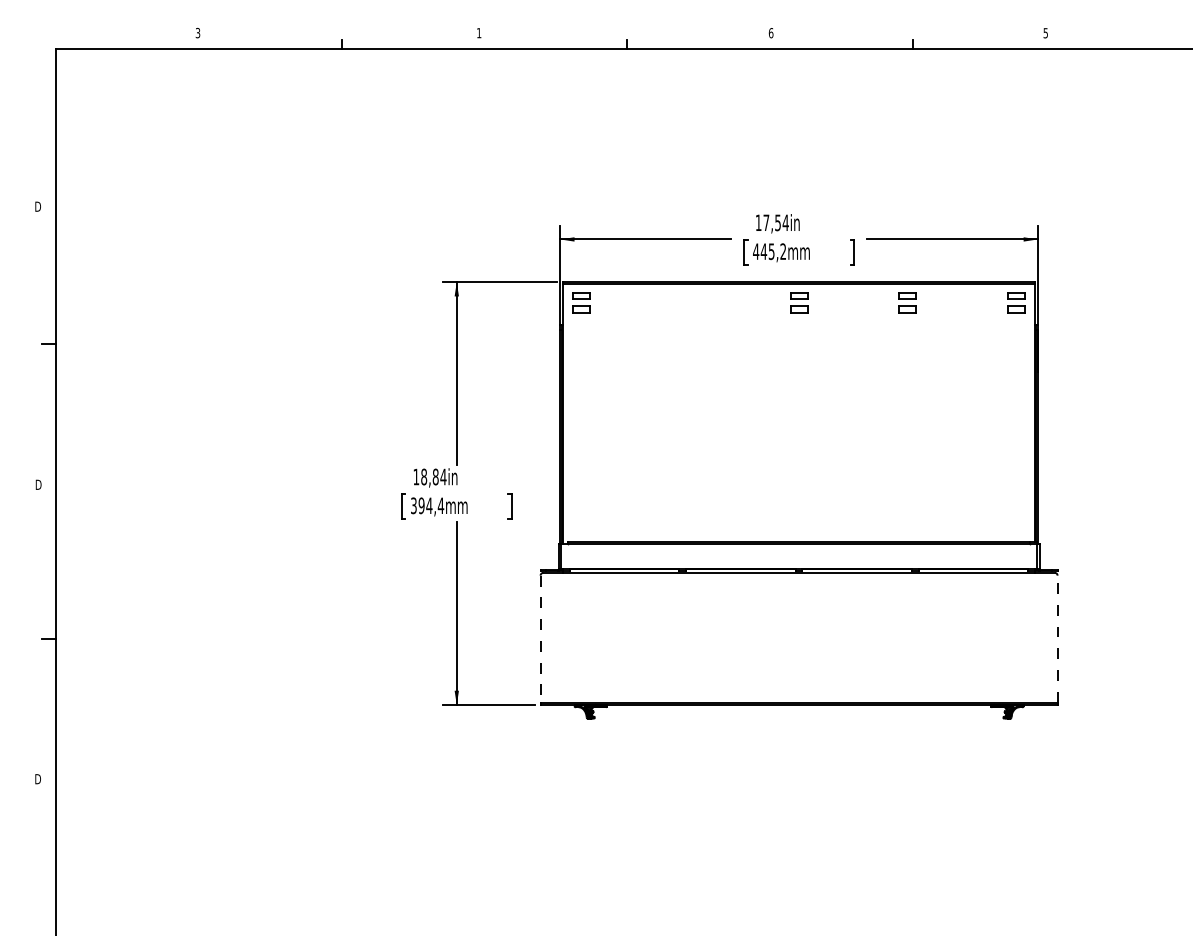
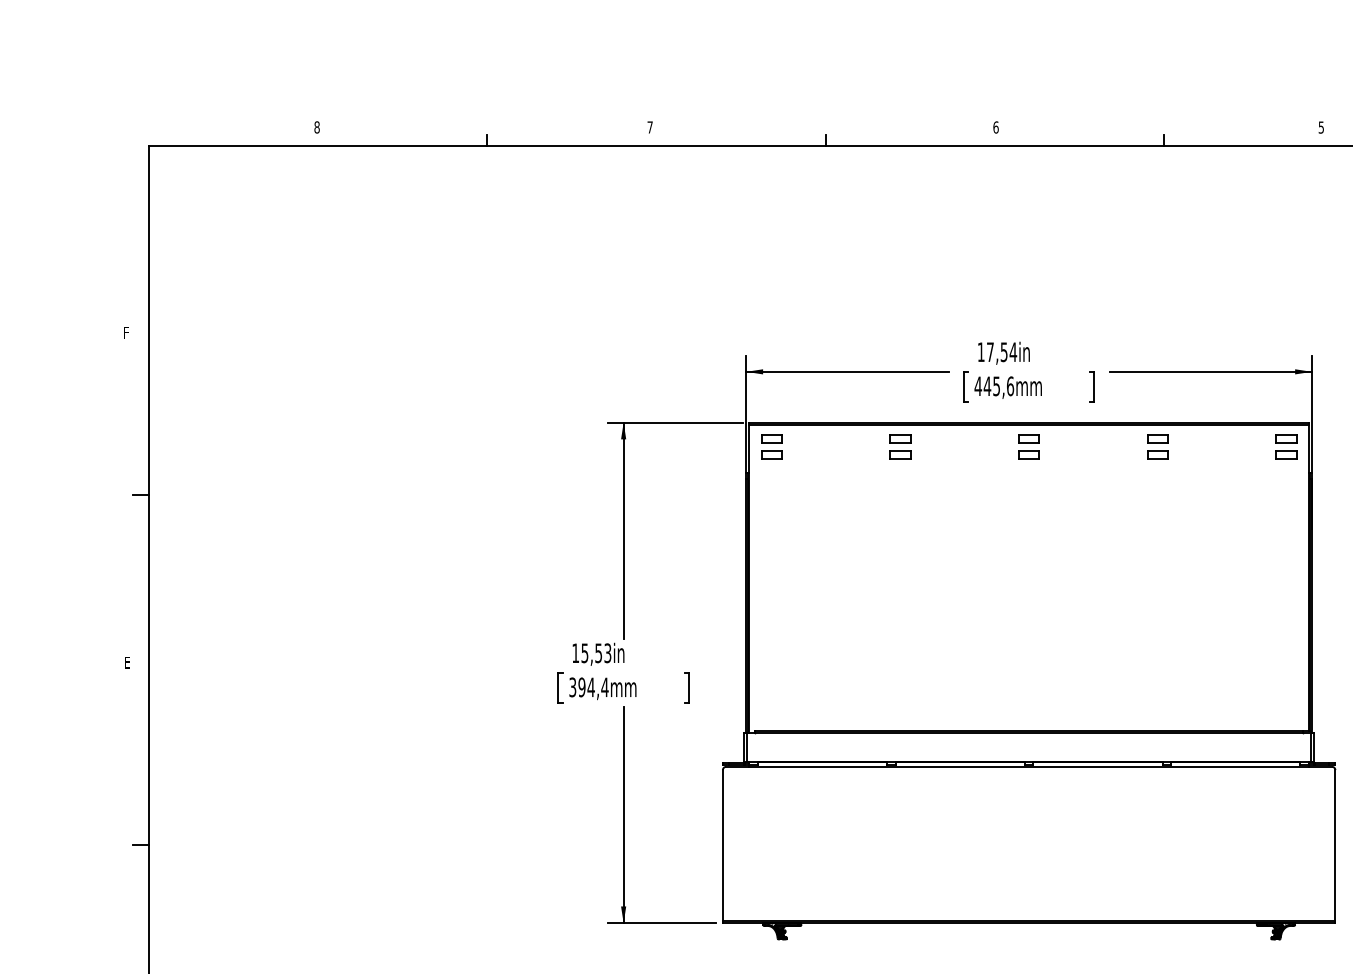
text: (197, 33) -> (316, 127), 3 -> 8
text: (479, 33) -> (650, 127), 1 -> 7
text: (37, 206) -> (126, 332), D -> F
text: (783, 251) -> (1010, 386), 445,2mm -> 445,6mm
part: (690, 302) -> (900, 446), added
text: (433, 476) -> (596, 652), 18,84in -> 15,53in
text: (38, 484) -> (128, 662), D -> E
line: (540, 639) -> (722, 845), dashed -> solid
line: (1057, 639) -> (1335, 845), dashed -> solid

